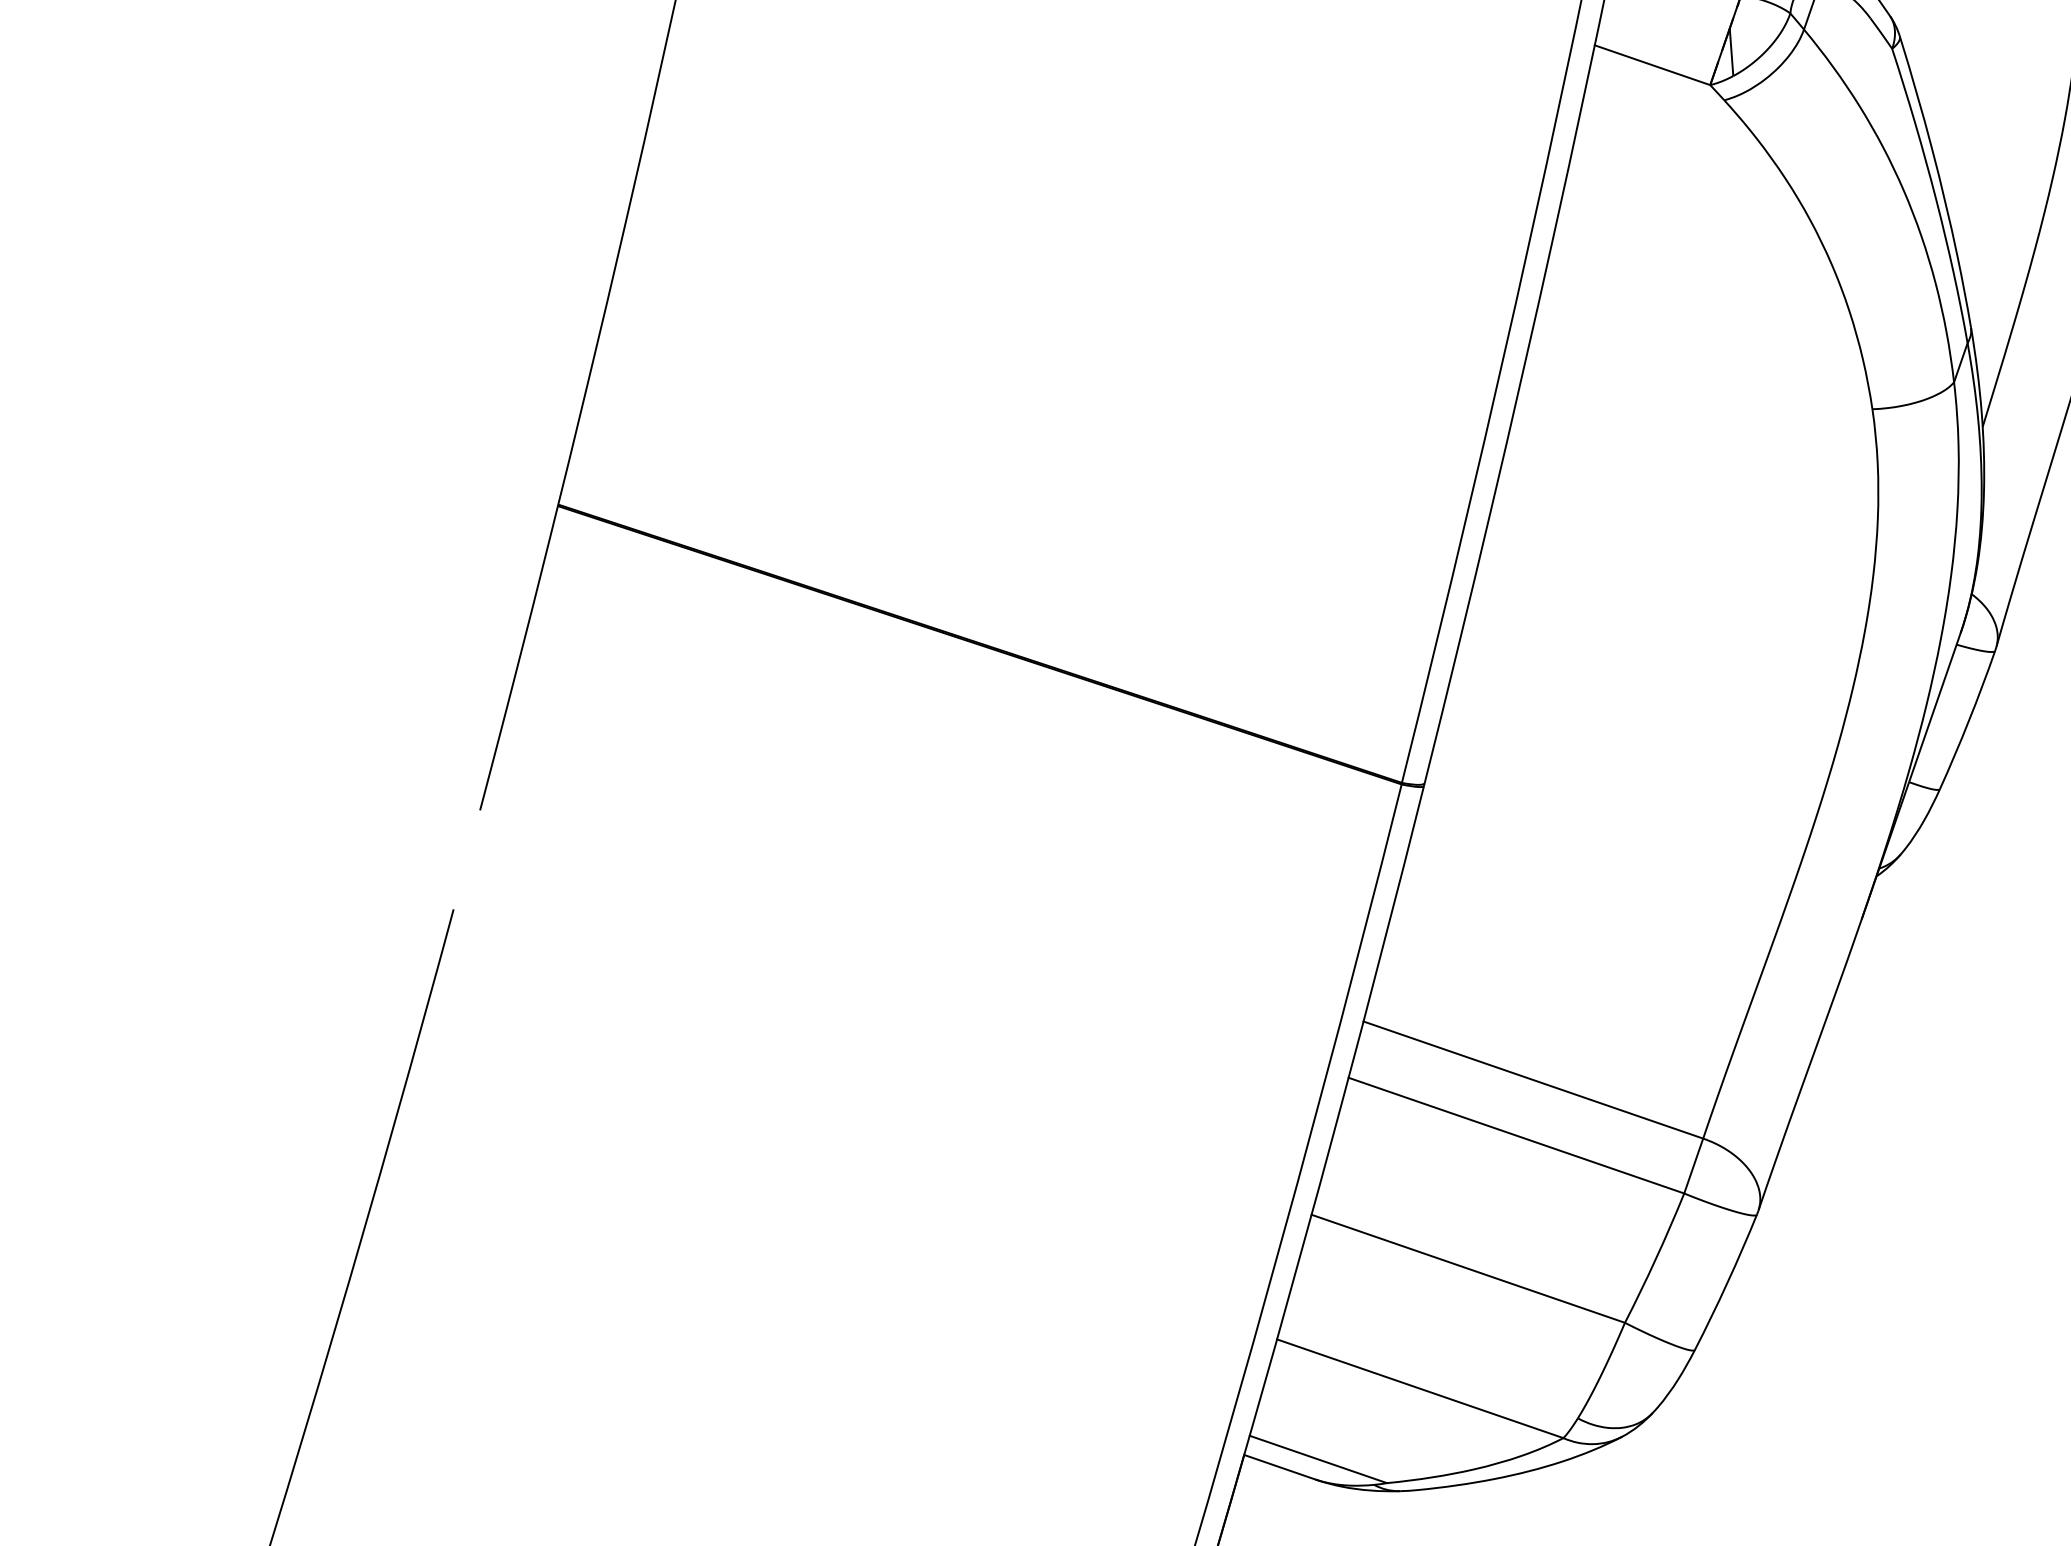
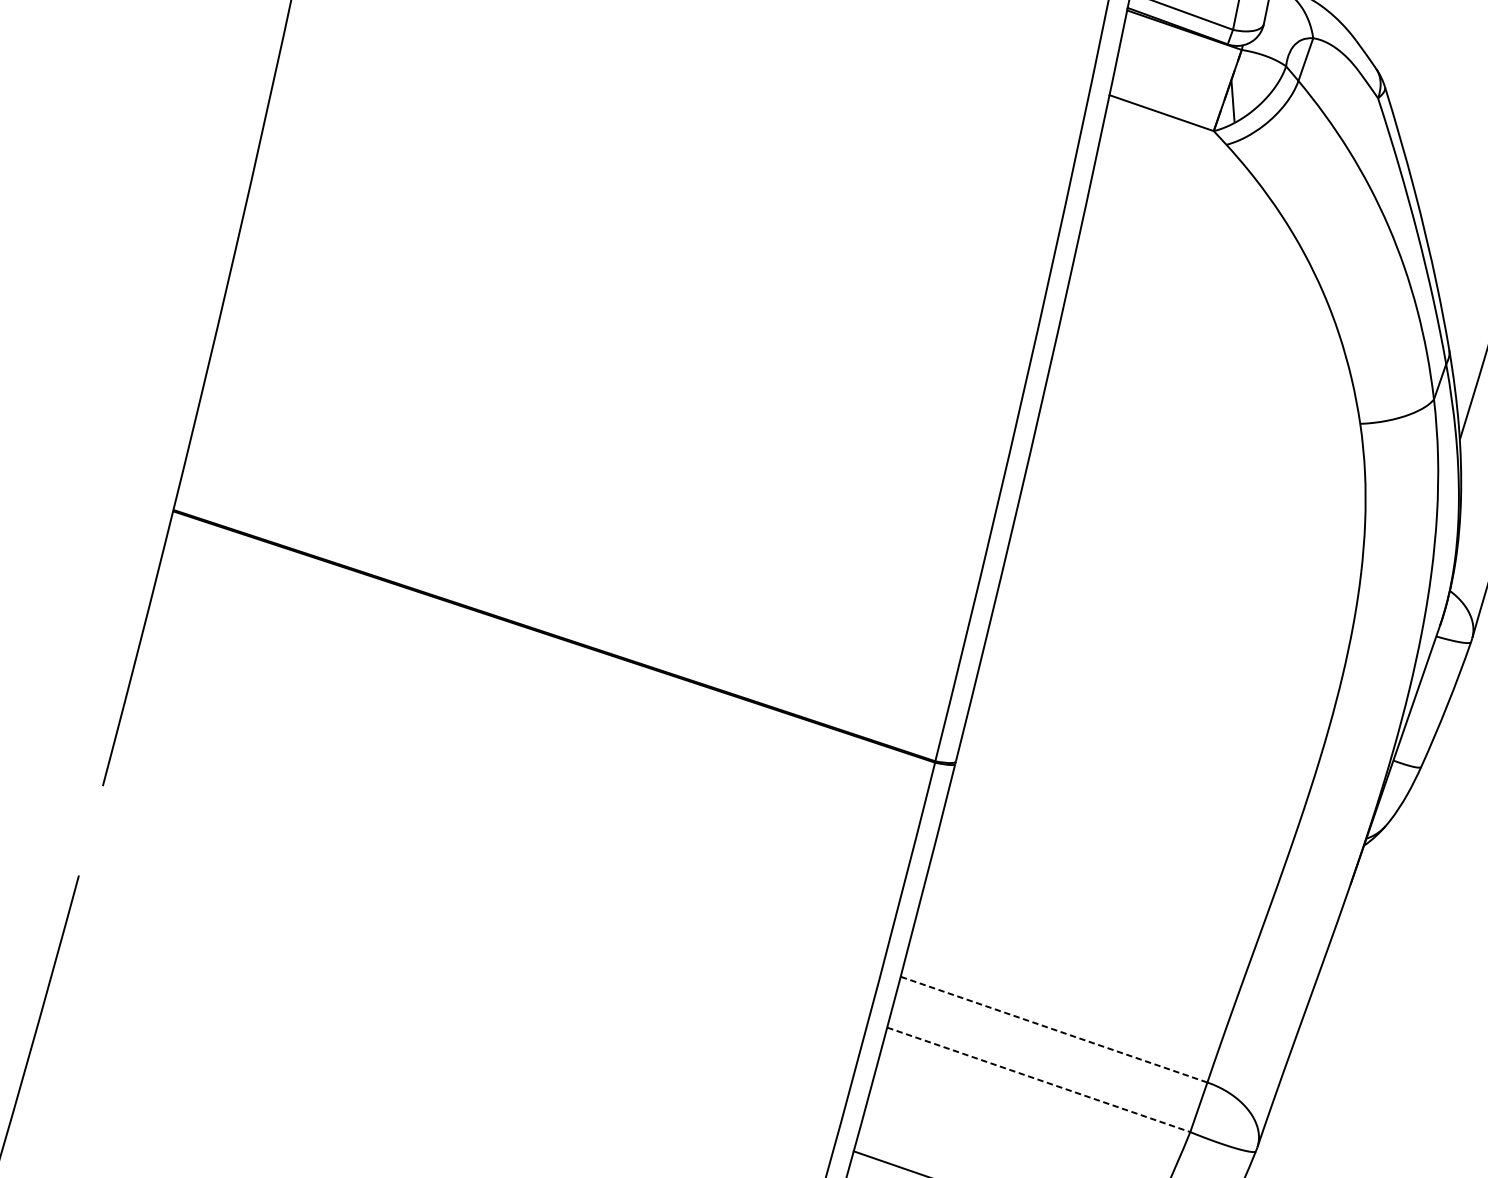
line: (1533, 1080) -> (1054, 1030), solid -> dashed
line: (1516, 1135) -> (1038, 1079), solid -> dashed

